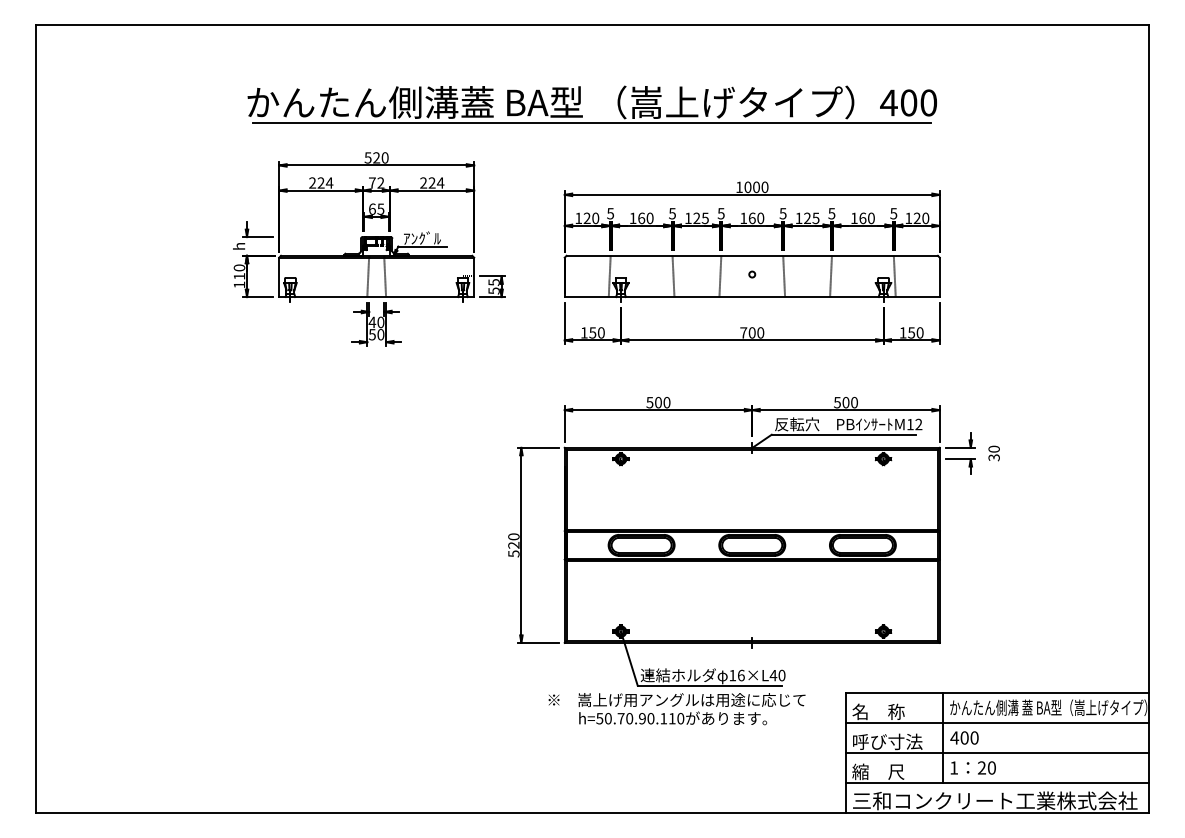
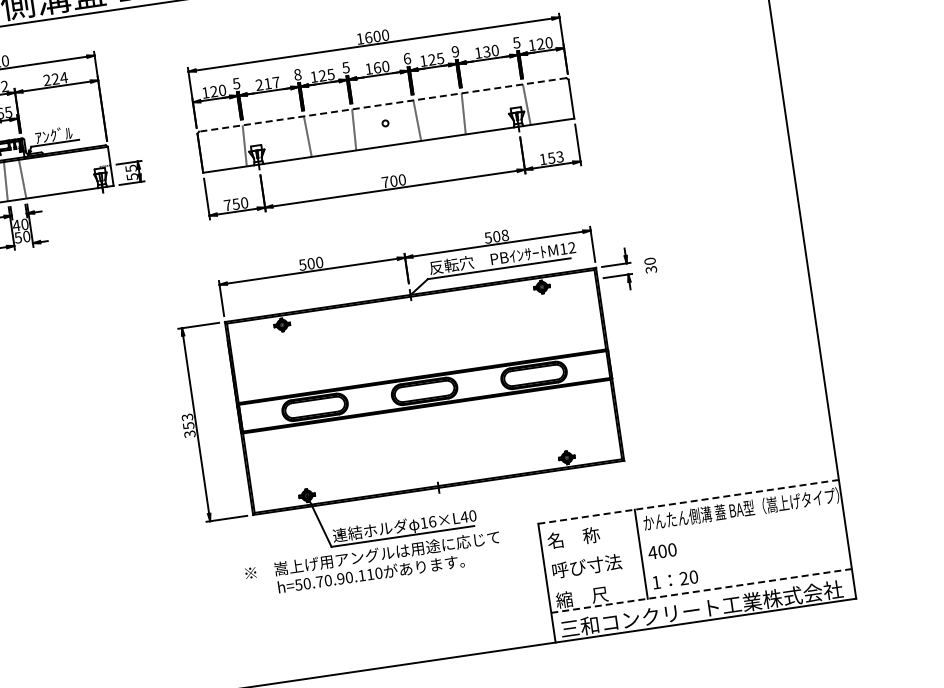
text: (747, 186) -> (368, 36), 1000 -> 1600
text: (672, 213) -> (297, 74), 5 -> 8
text: (782, 213) -> (406, 58), 5 -> 6
text: (831, 213) -> (455, 51), 5 -> 9
text: (862, 217) -> (486, 51), 160 -> 130
text: (641, 218) -> (267, 83), 160 -> 217
line: (752, 255) -> (382, 104), solid -> dashed
text: (584, 332) -> (227, 204), 150 -> 750
text: (919, 332) -> (559, 156), 150 -> 153
text: (854, 402) -> (505, 235), 500 -> 508
text: (513, 544) -> (188, 425), 520 -> 353
line: (997, 692) -> (688, 501), solid -> dashed
line: (997, 722) -> (692, 531), removed
line: (997, 752) -> (697, 560), removed
line: (997, 782) -> (701, 590), solid -> dashed

